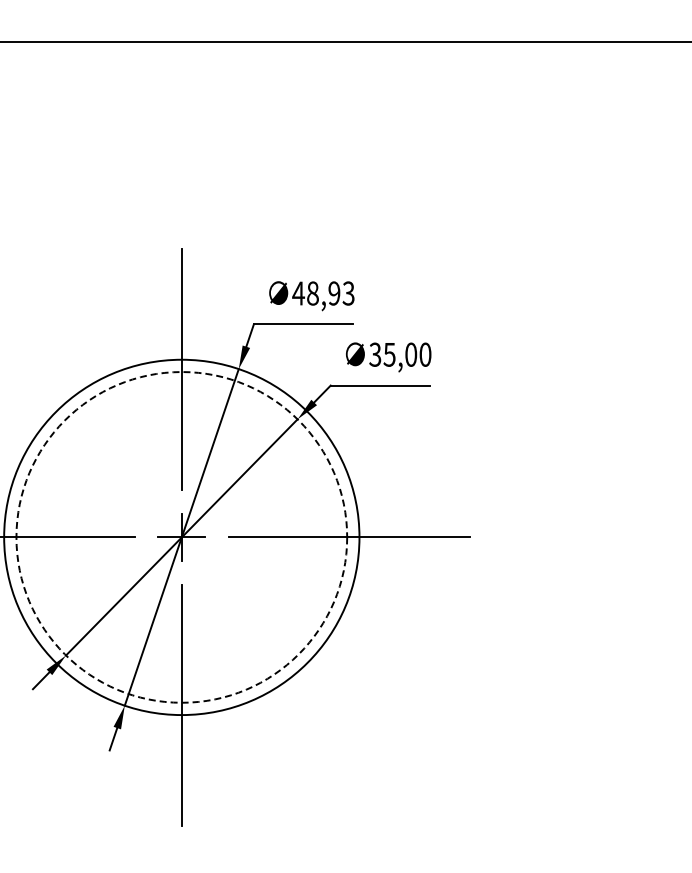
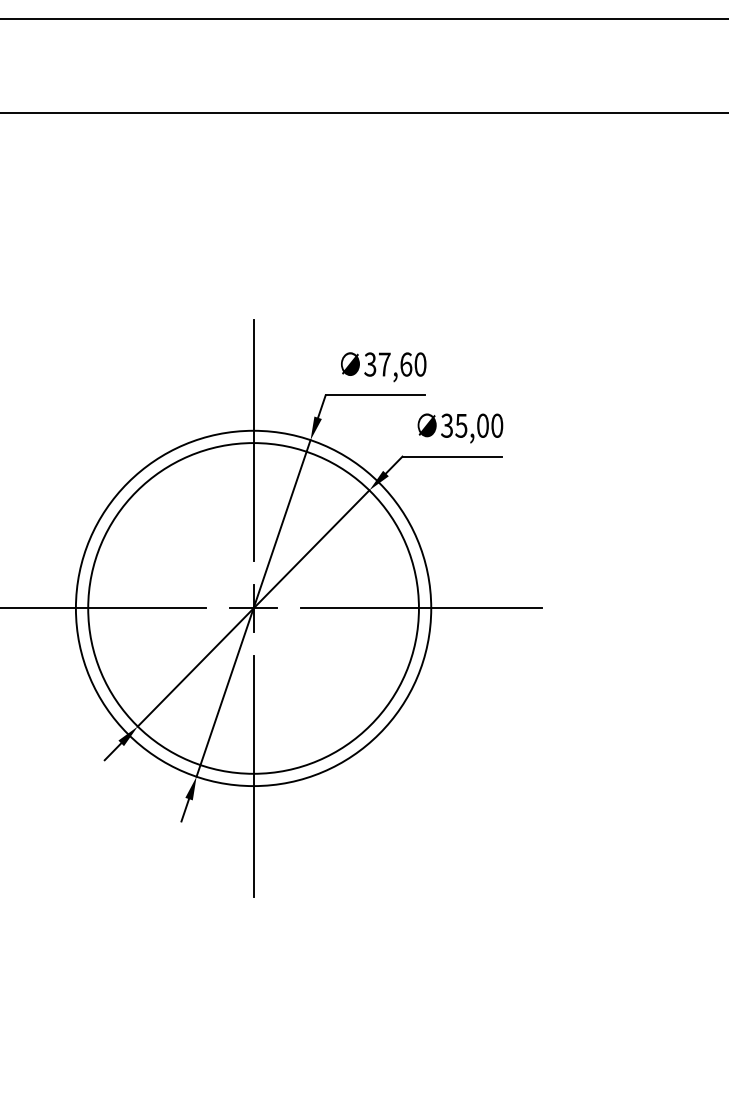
text: (322, 293) -> (394, 364), 48,93 -> 37,60
circle: (181, 537) -> (253, 608), dashed -> solid

